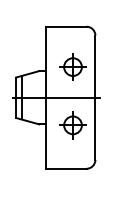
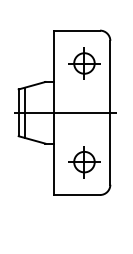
part: (72, 66) -> (83, 62), moved
part: (72, 125) -> (83, 162), moved

